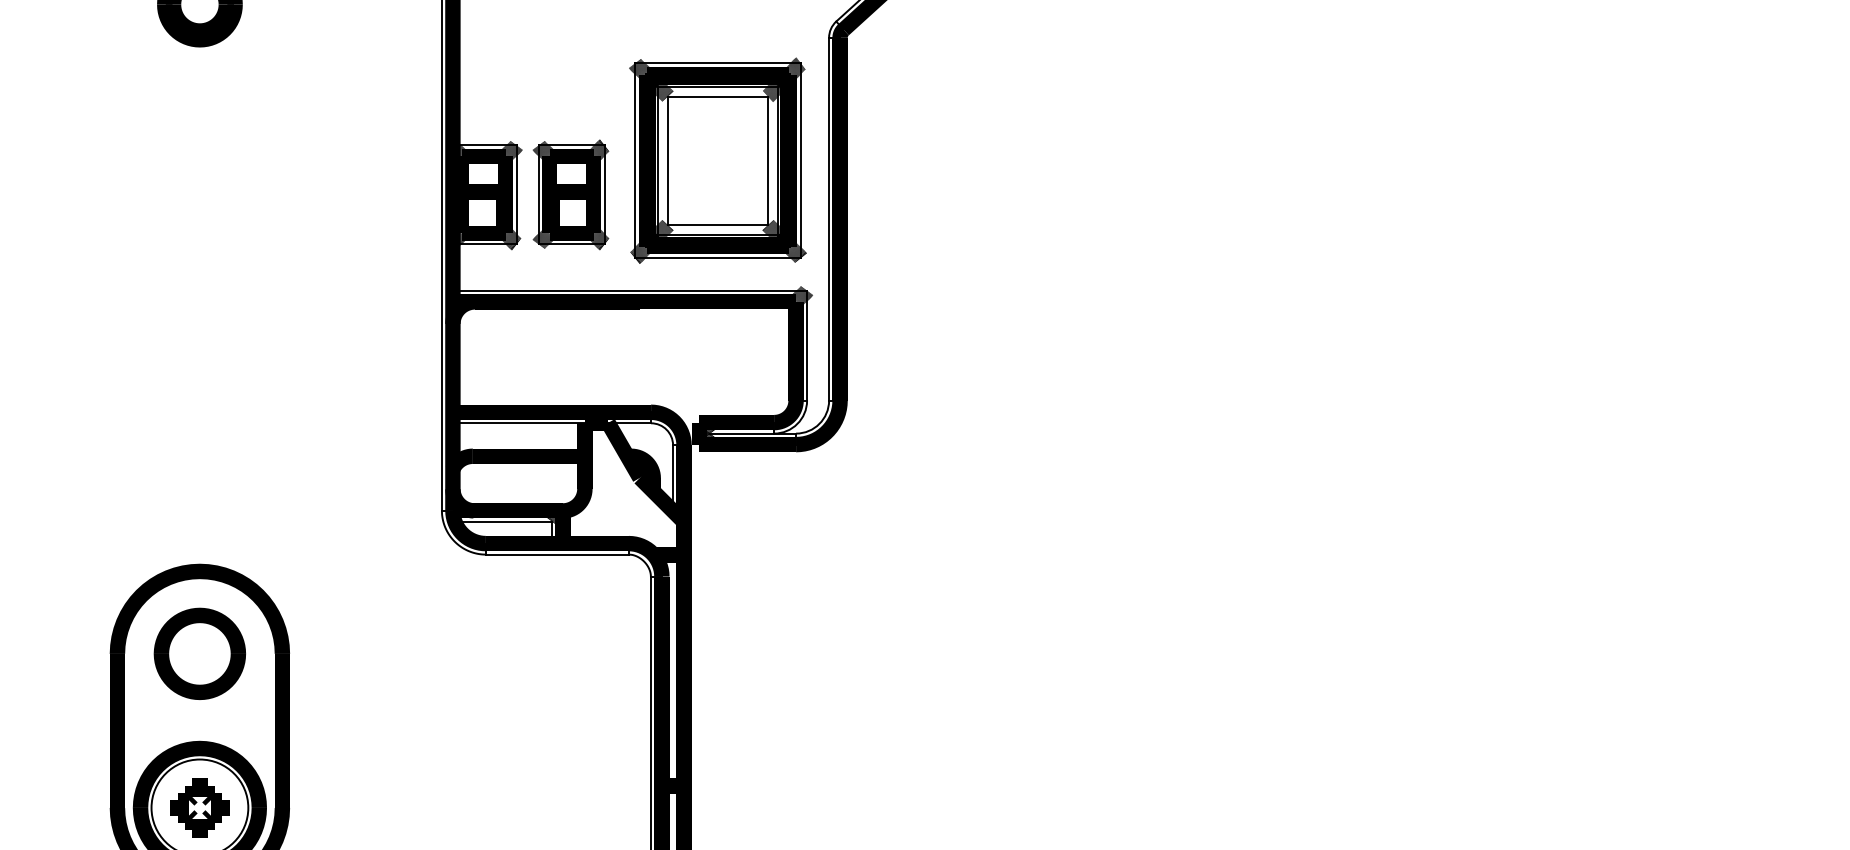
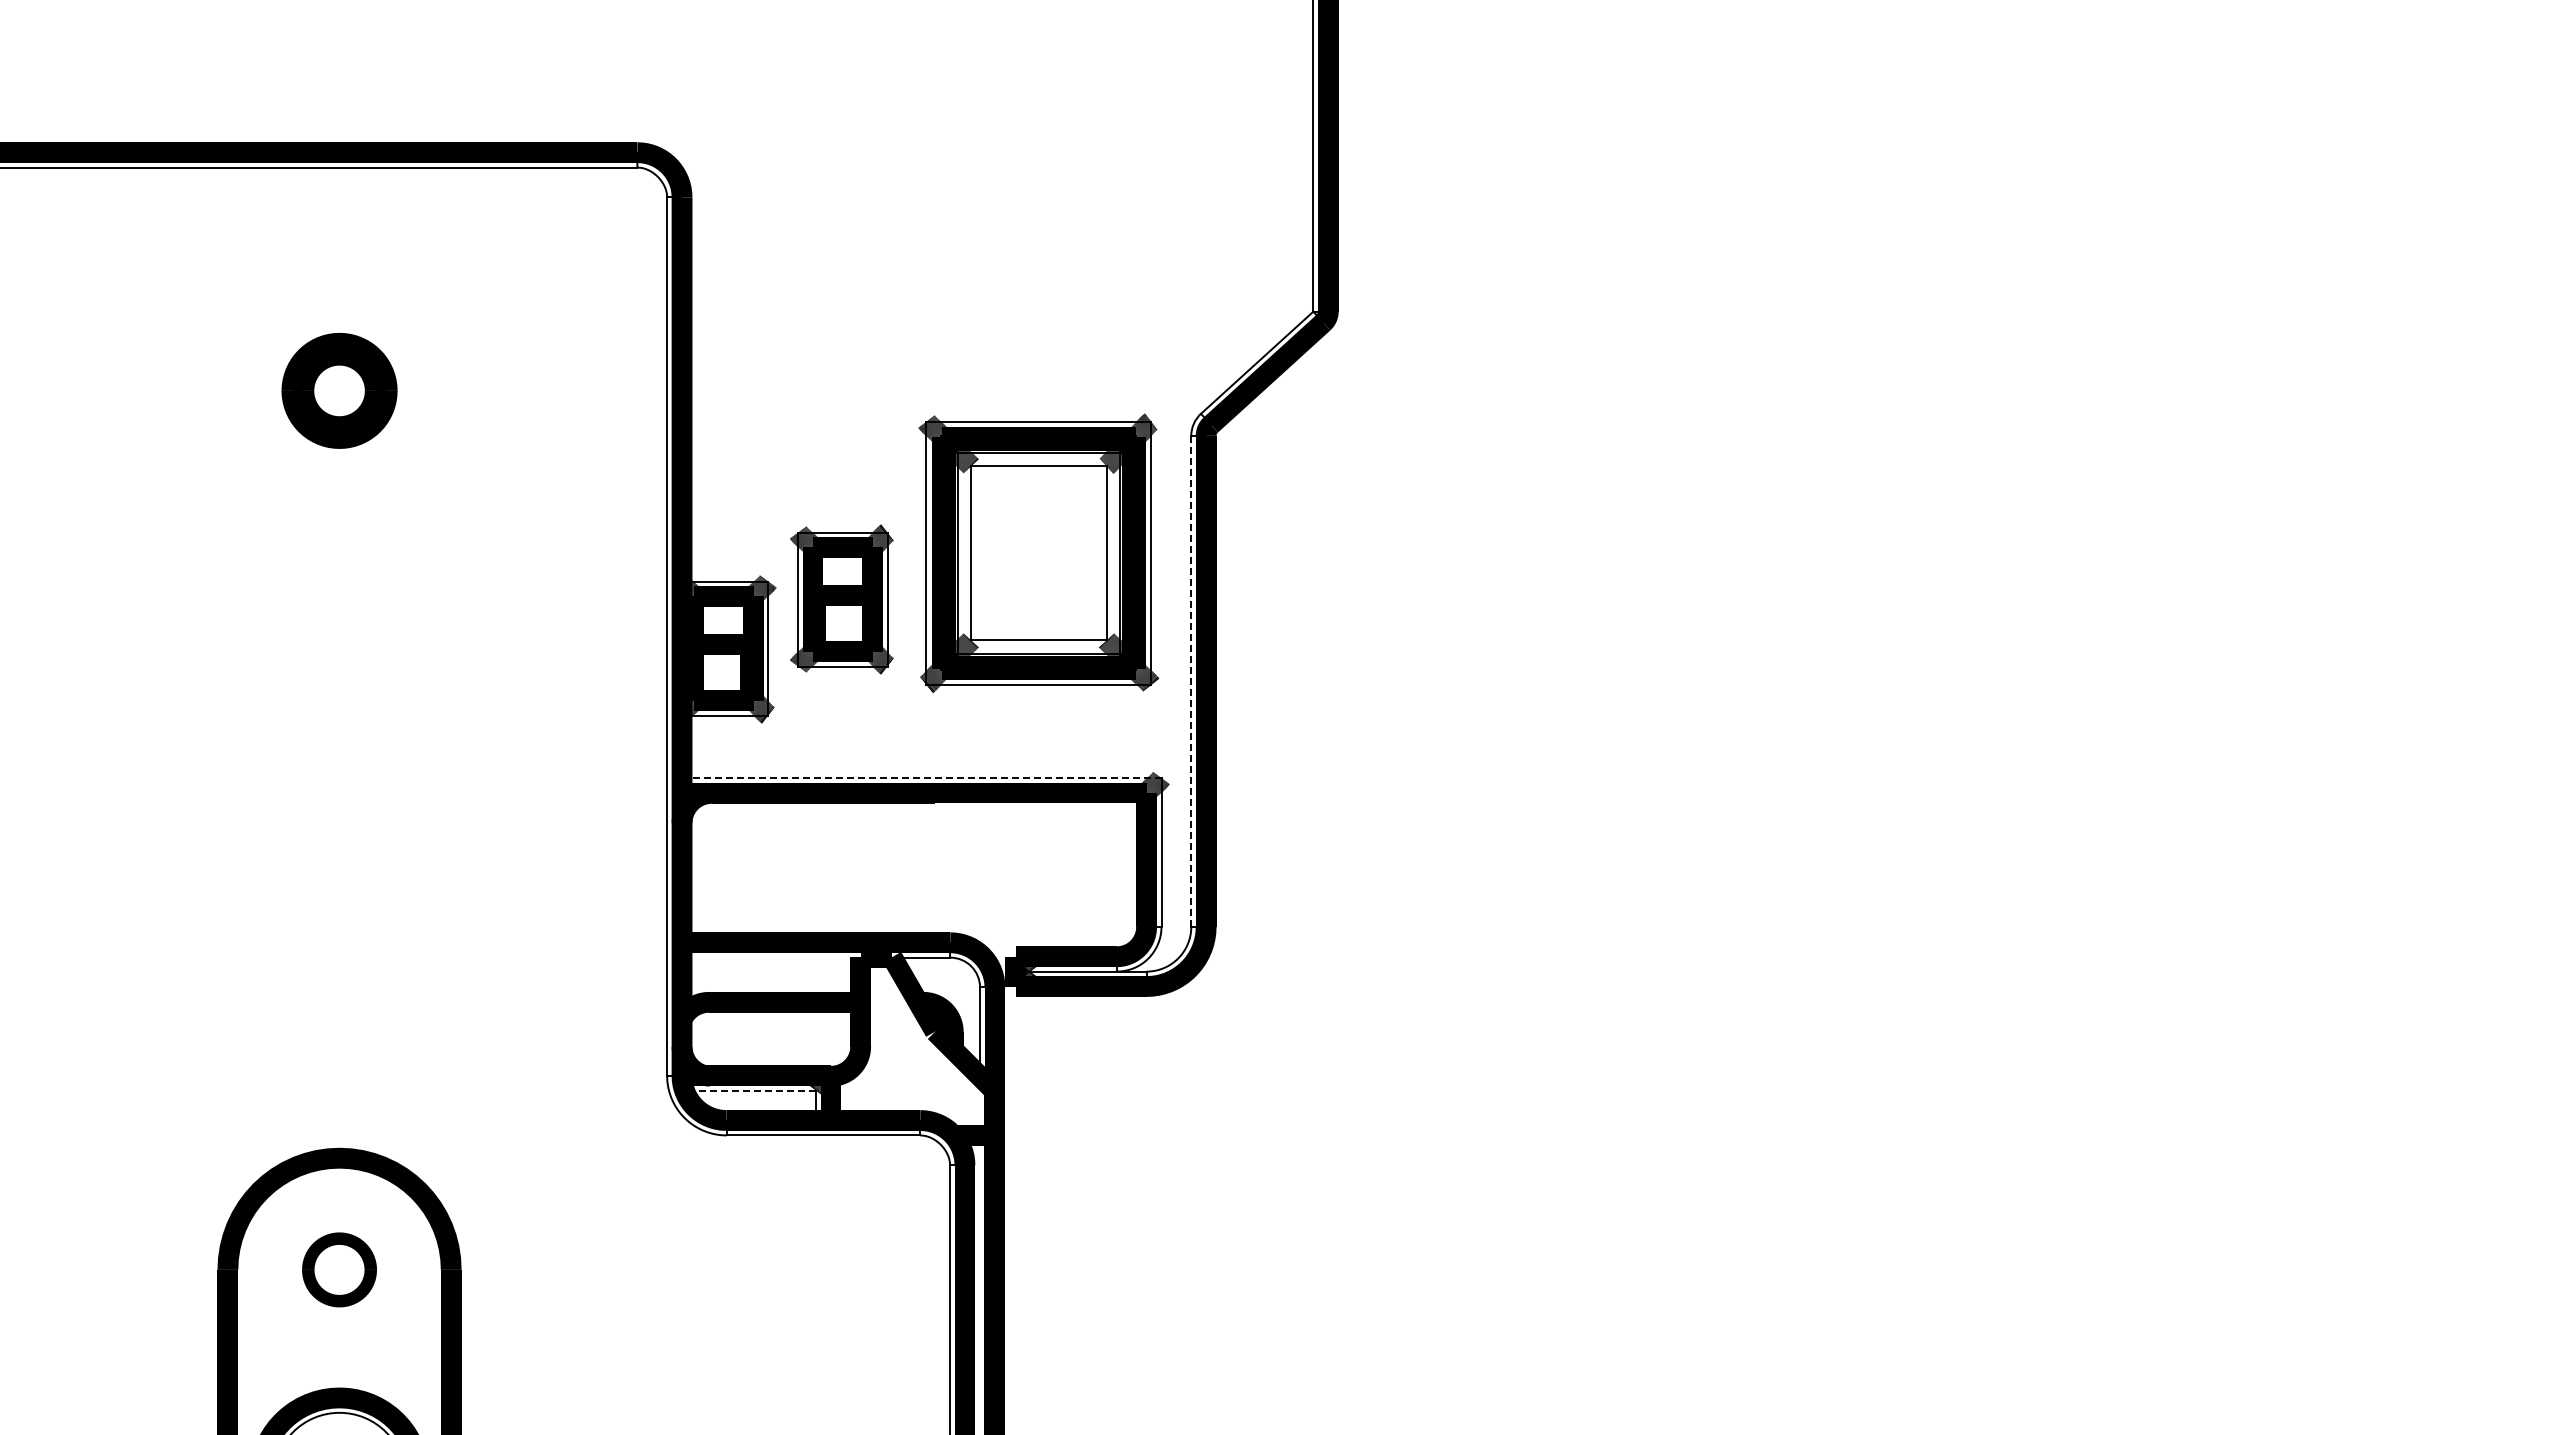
part: (717, 160) -> (1038, 552), moved
part: (570, 194) -> (841, 599), moved
line: (829, 219) -> (1191, 681), solid -> dashed
line: (629, 290) -> (921, 778), solid -> dashed
line: (519, 423) -> (771, 957), removed
line: (503, 521) -> (750, 1090), solid -> dashed
part: (199, 653) -> (339, 1269), size x0.6

